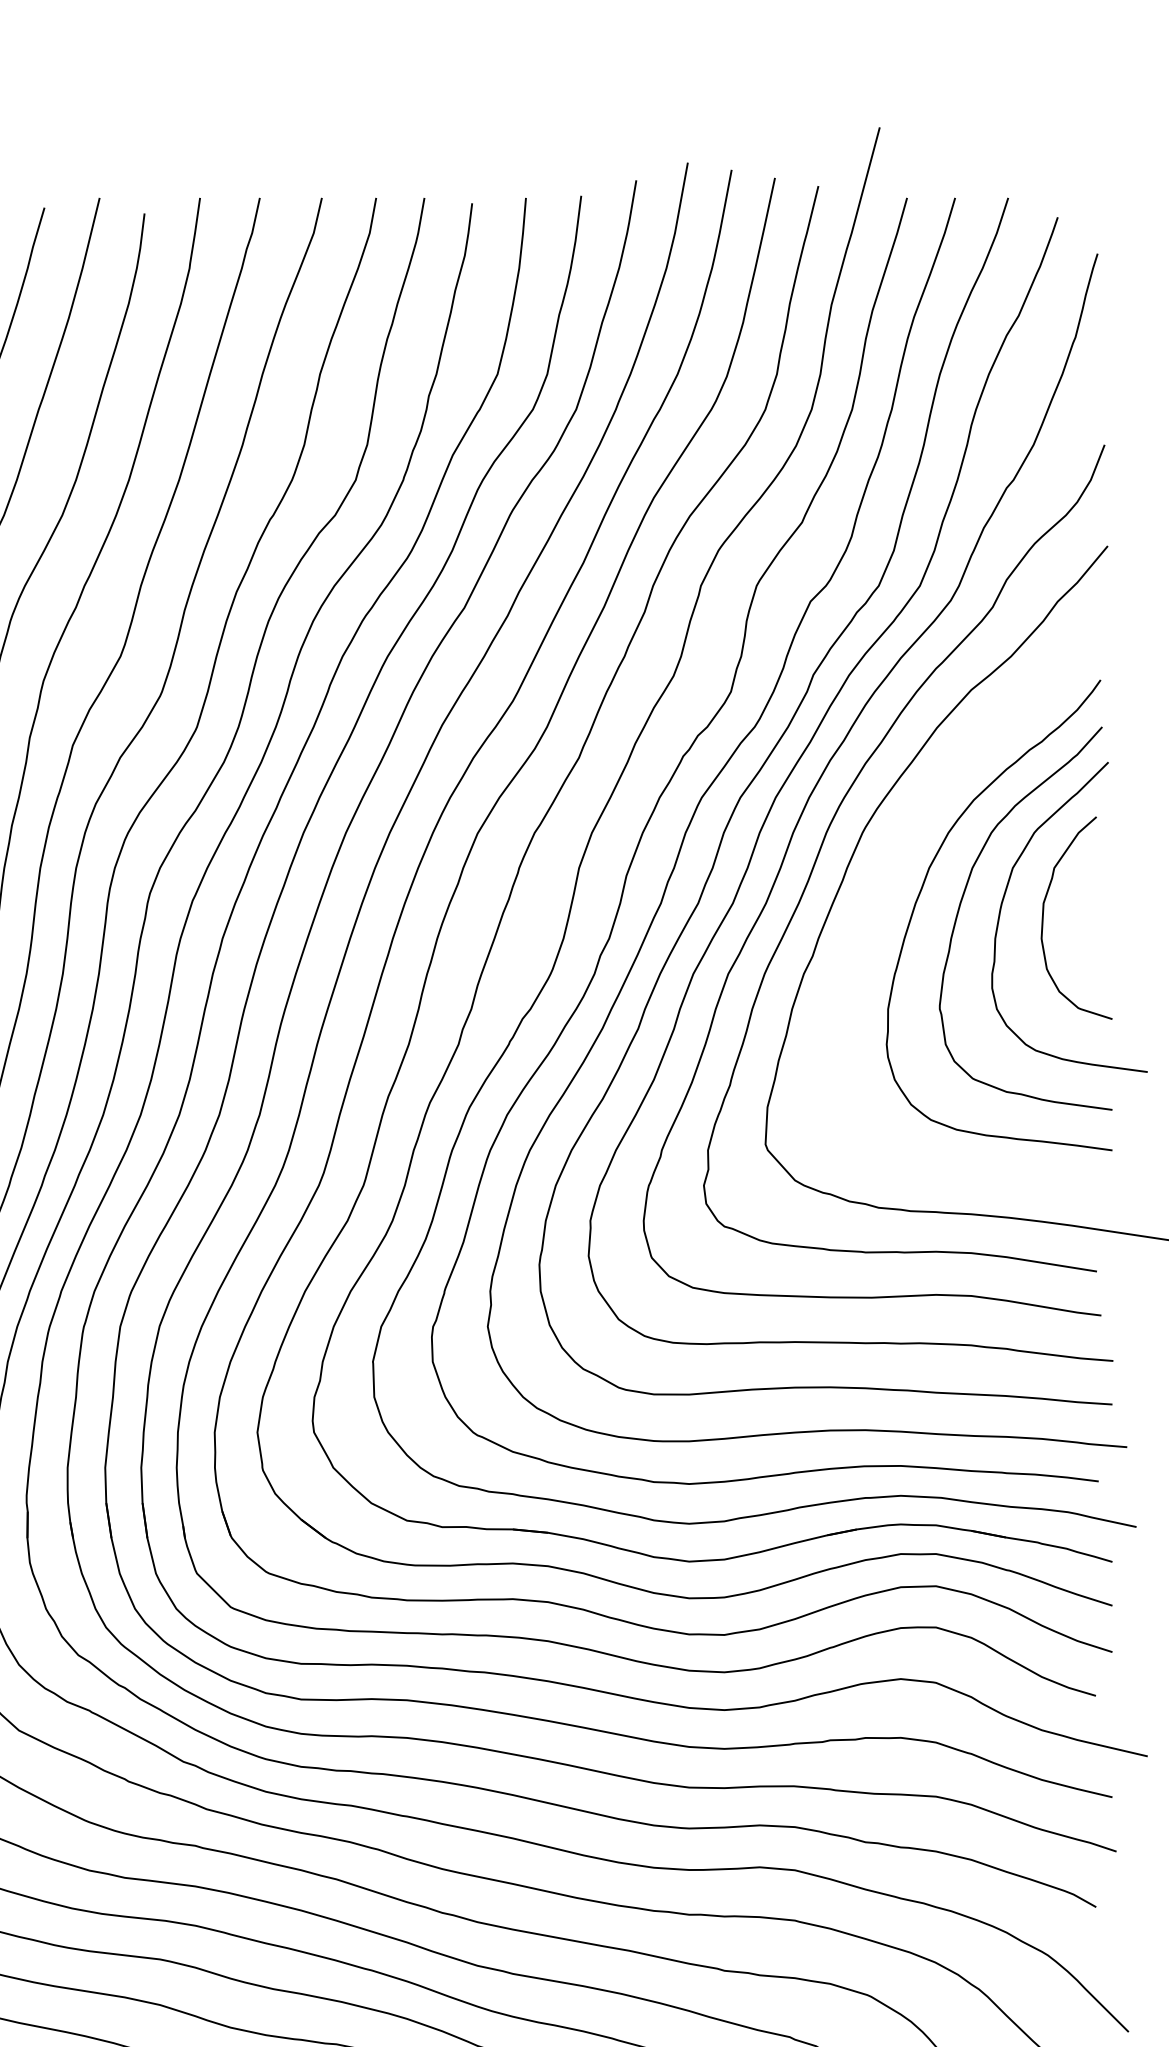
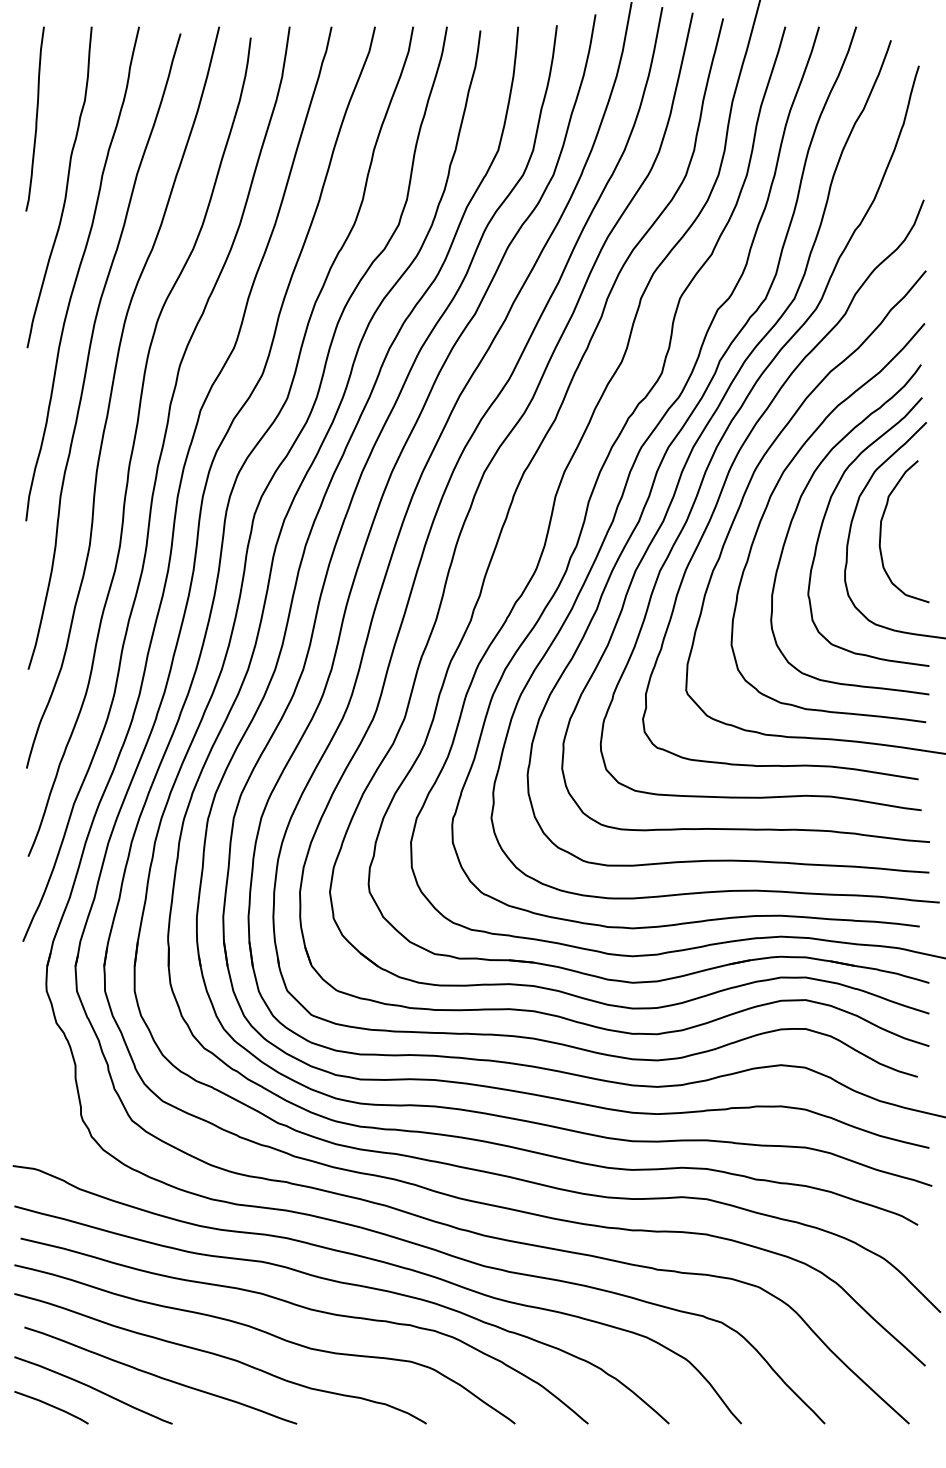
curve: (888, 866) -> (772, 495), added

